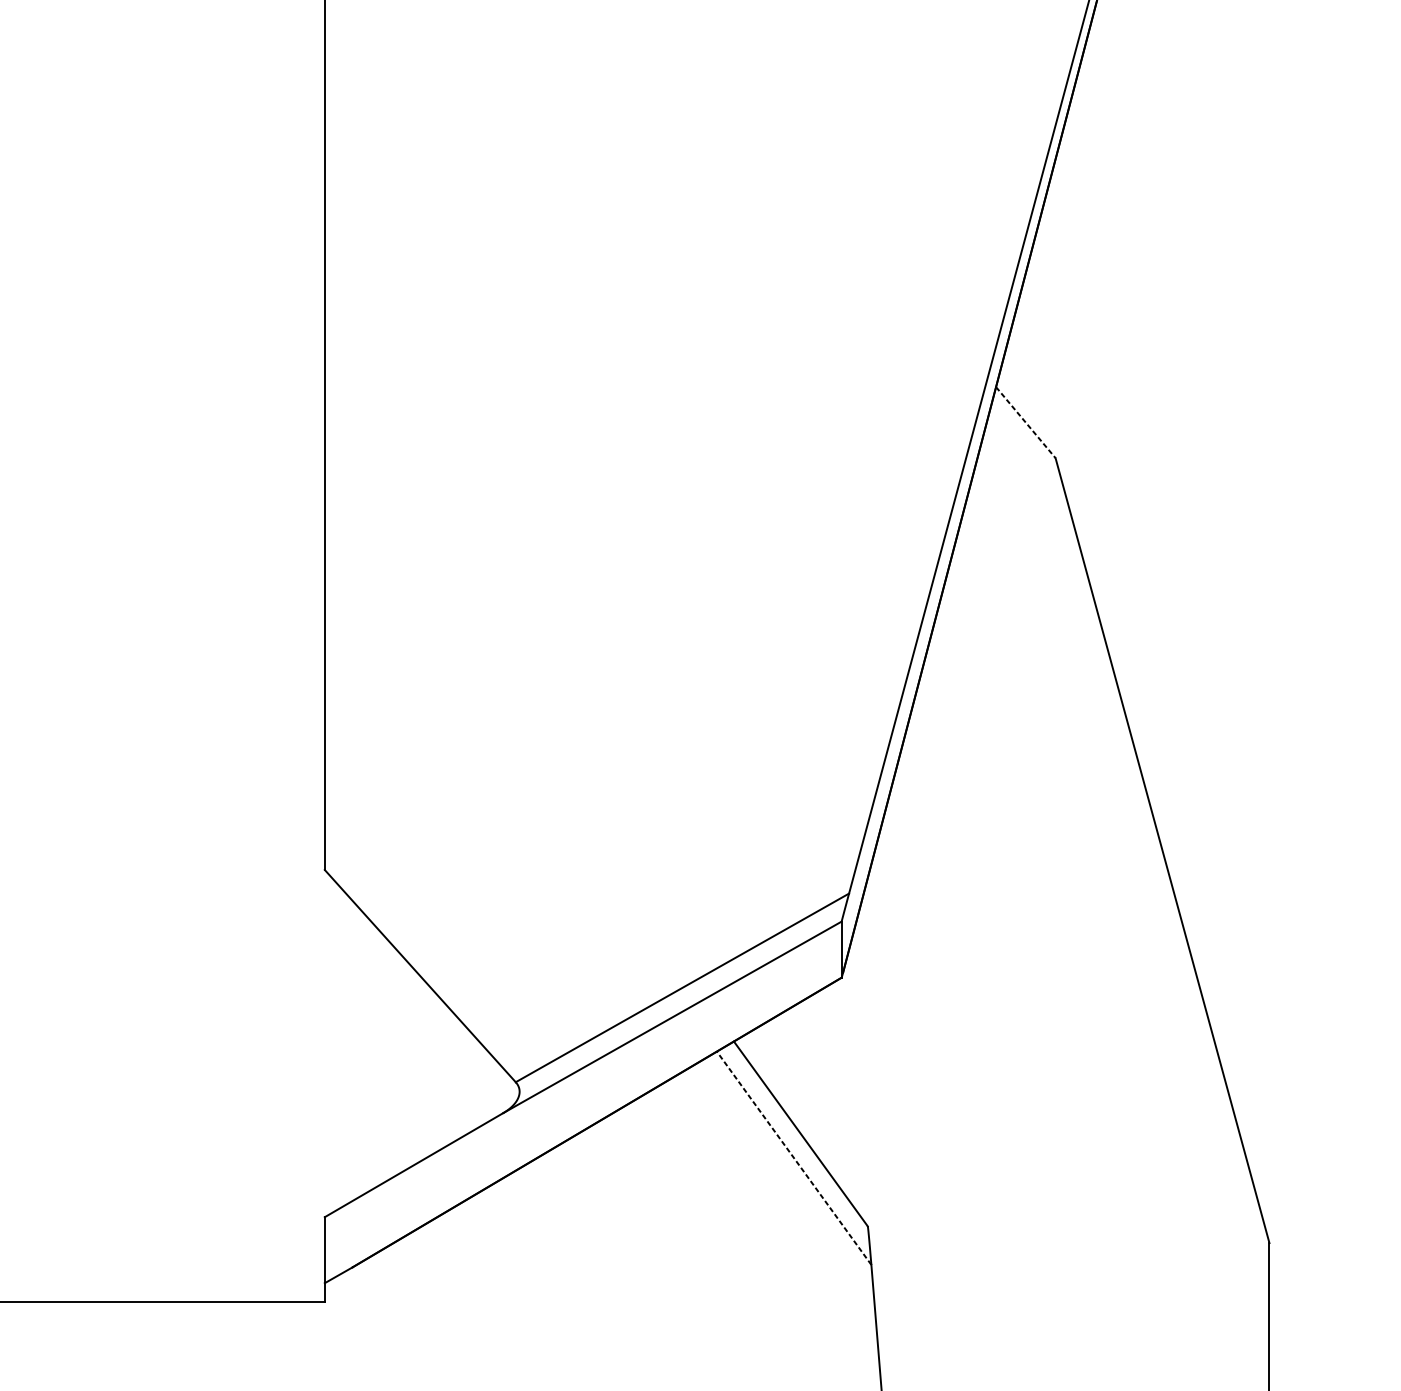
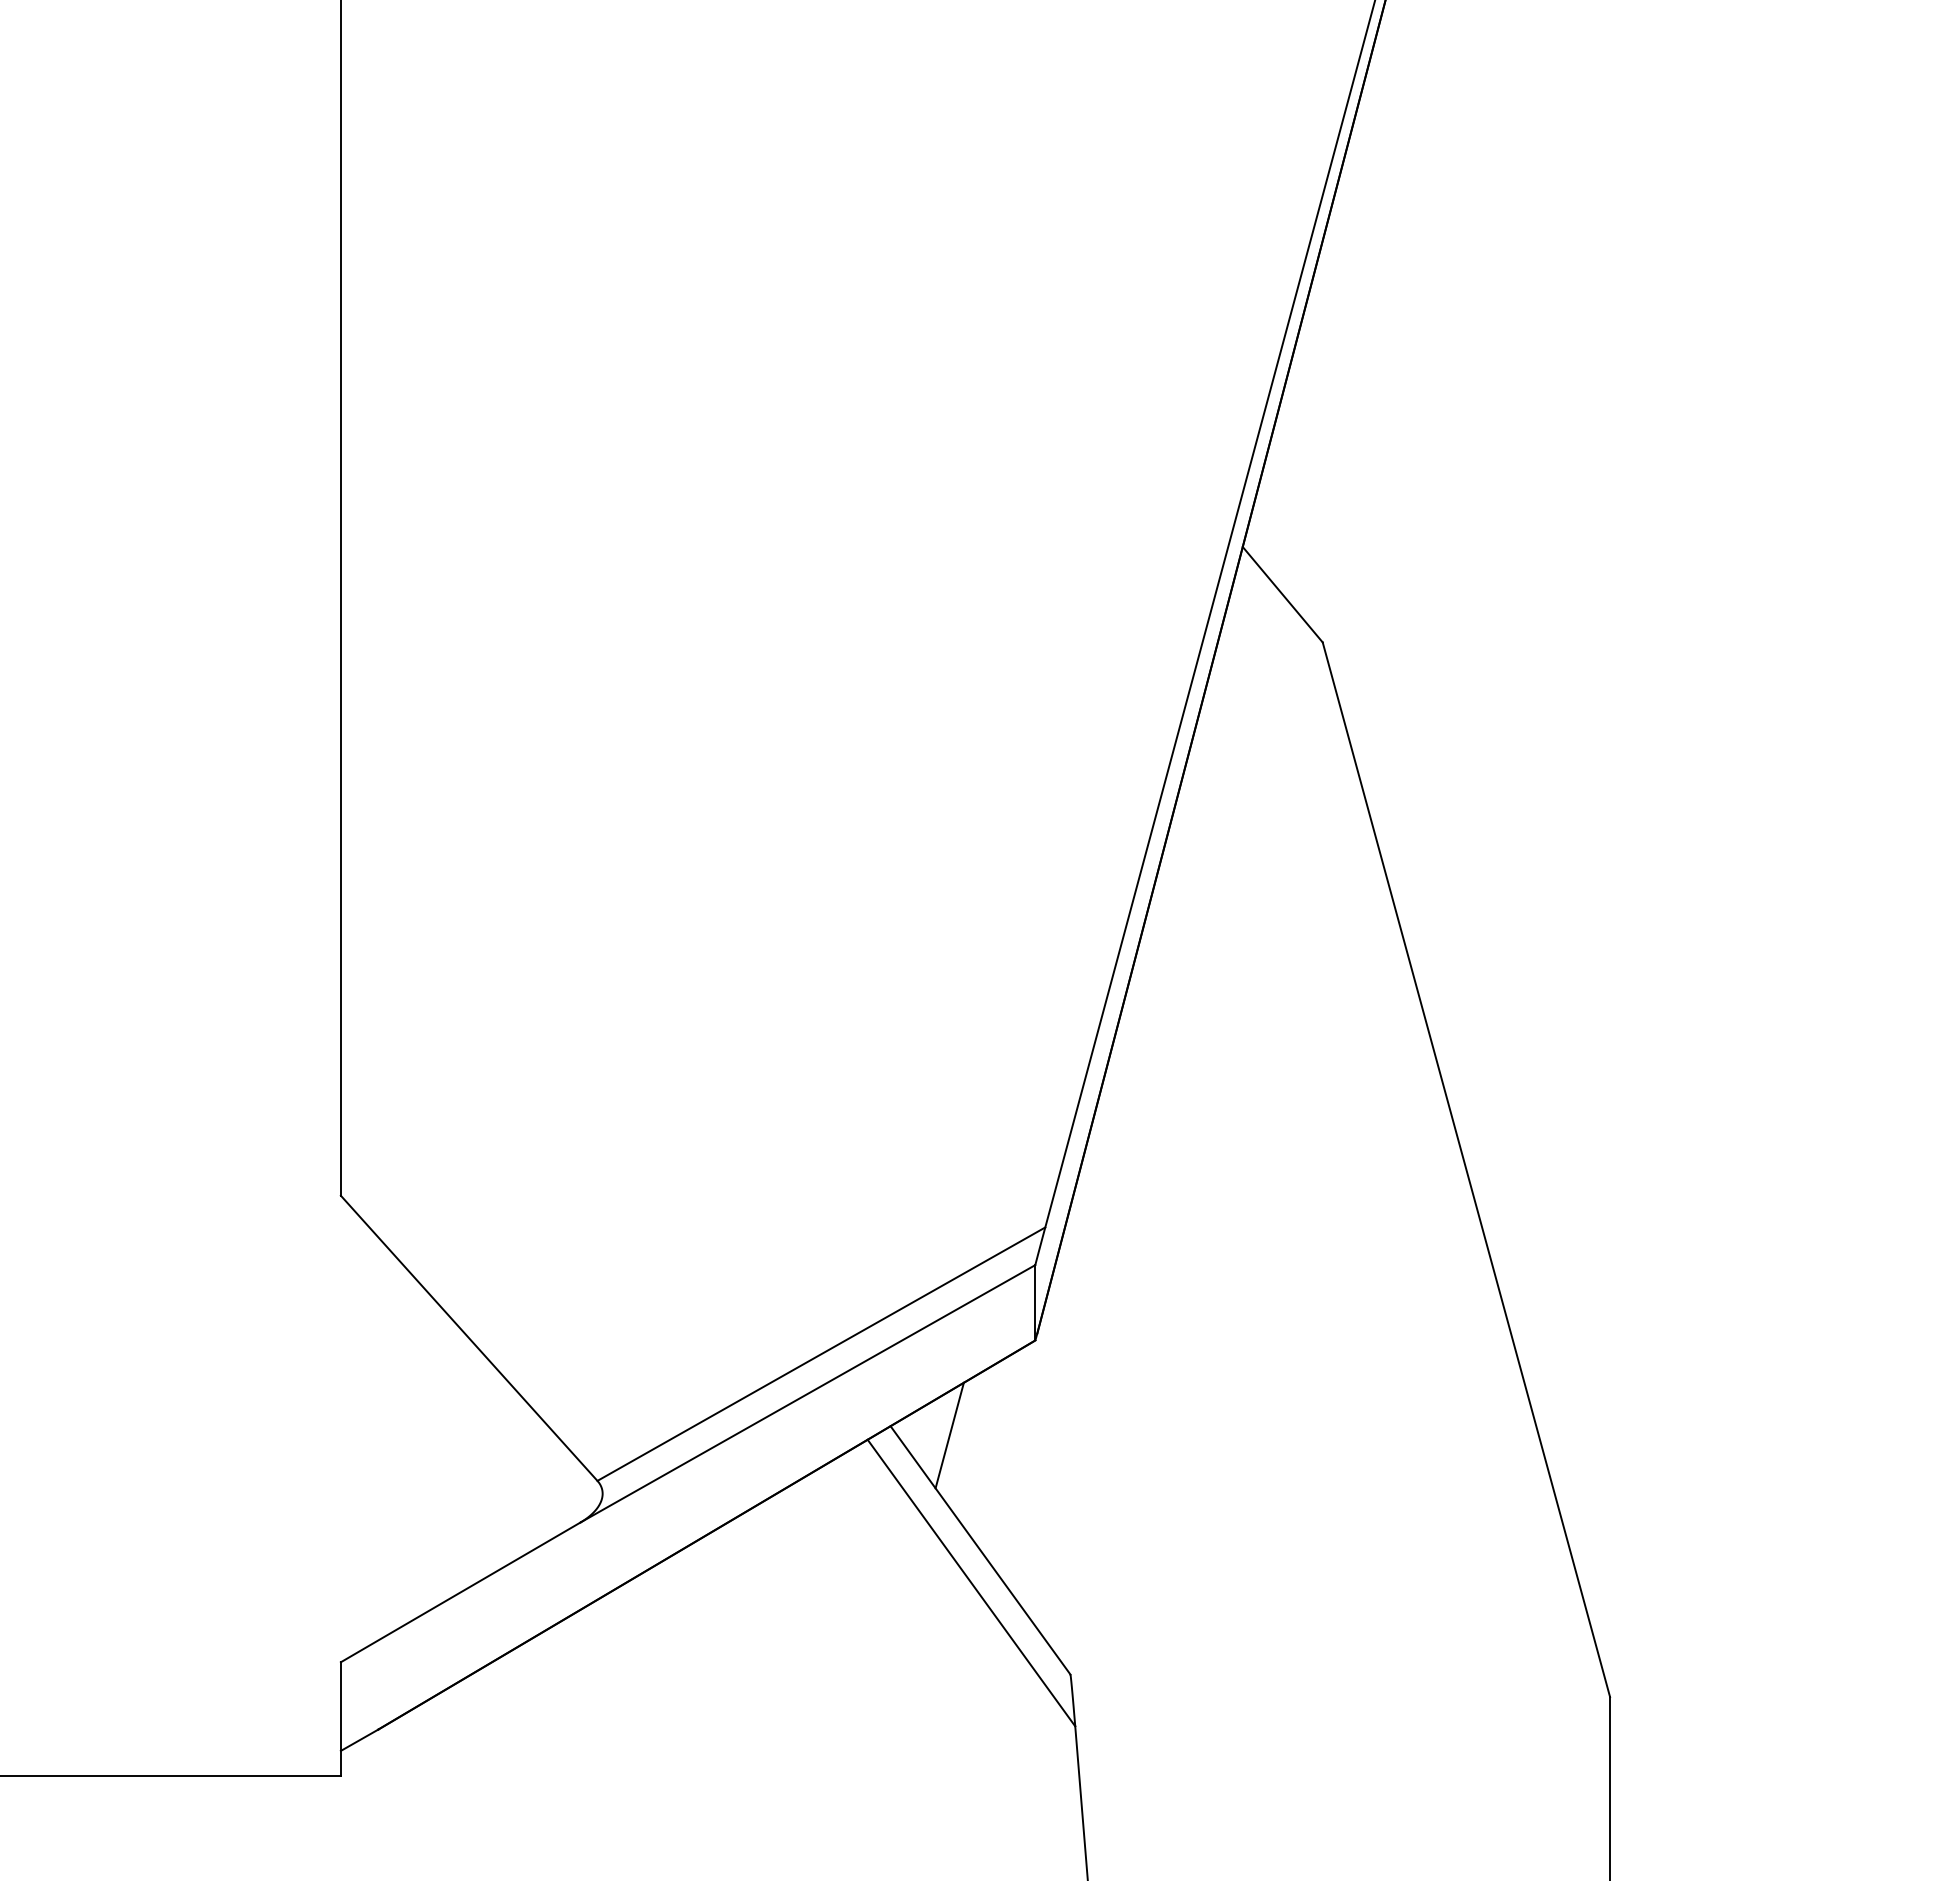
line: (1026, 423) -> (1283, 595), dashed -> solid
line: (777, 1048) -> (949, 1435), added
line: (794, 1158) -> (971, 1583), dashed -> solid

